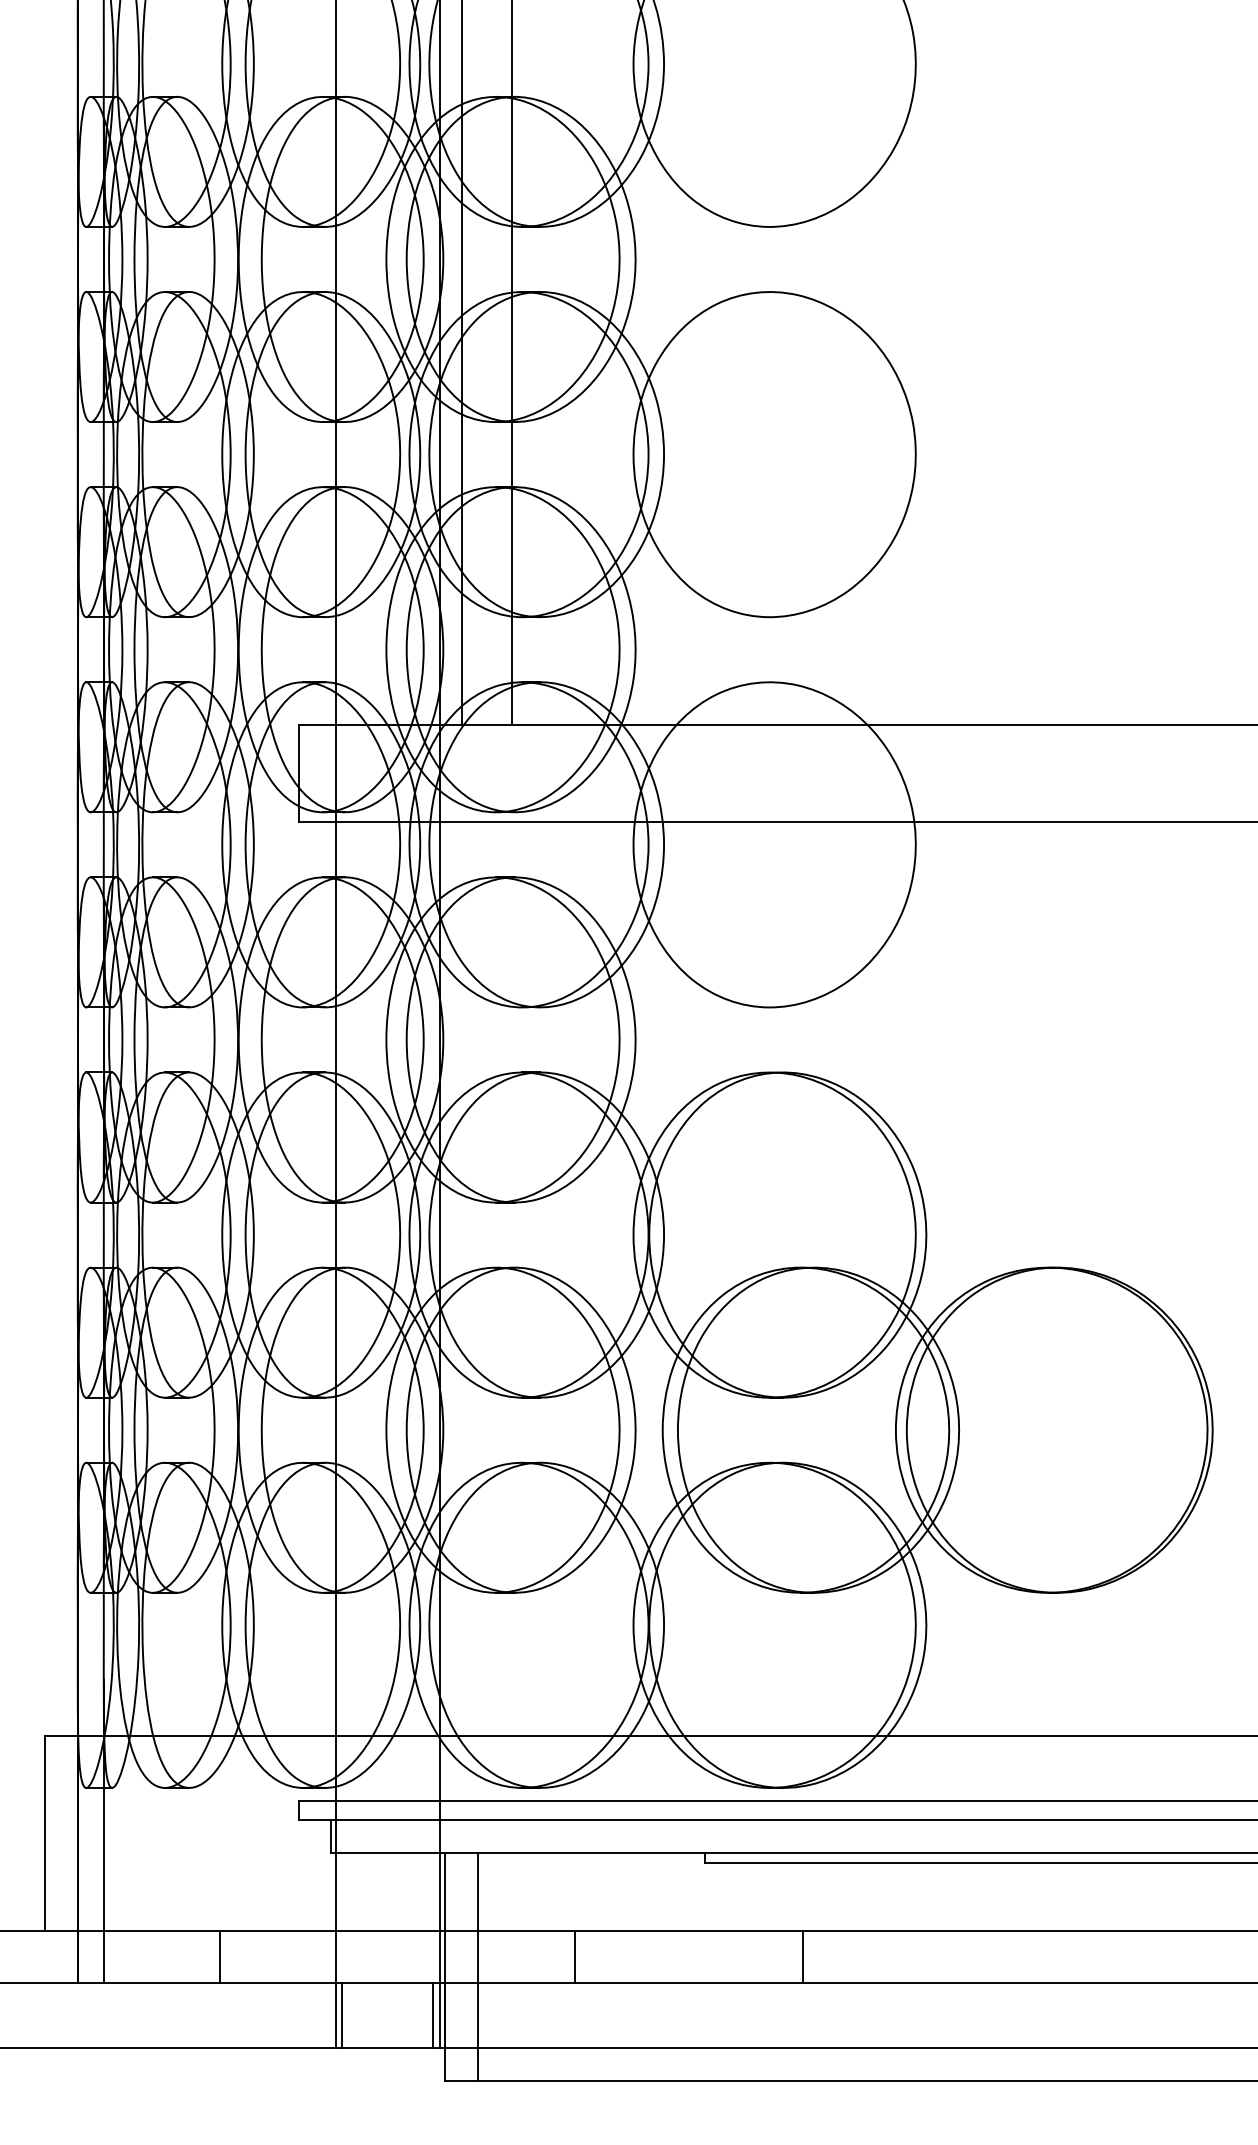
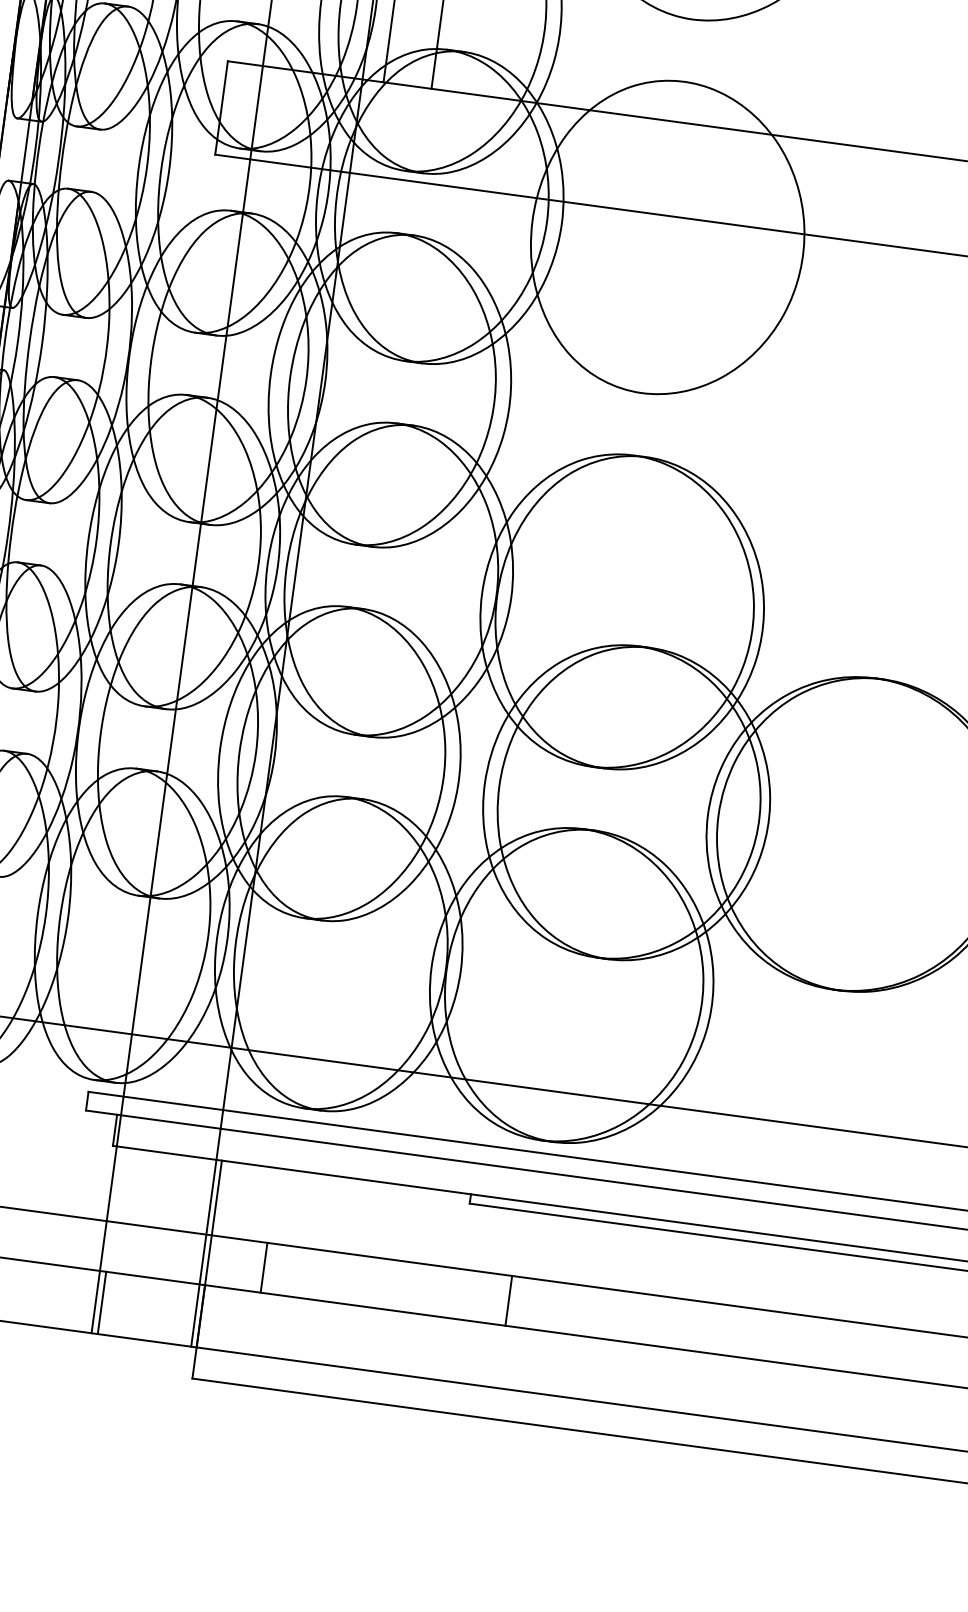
line: (575, 1957) -> (264, 1268), moved
line: (803, 1957) -> (509, 1301), moved
line: (477, 1966) -> (238, 1273), removed
line: (433, 2015) -> (189, 1314), removed

